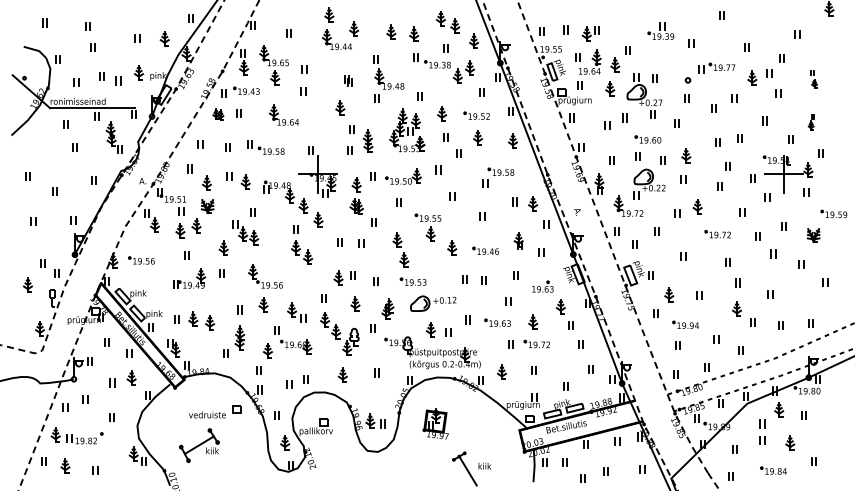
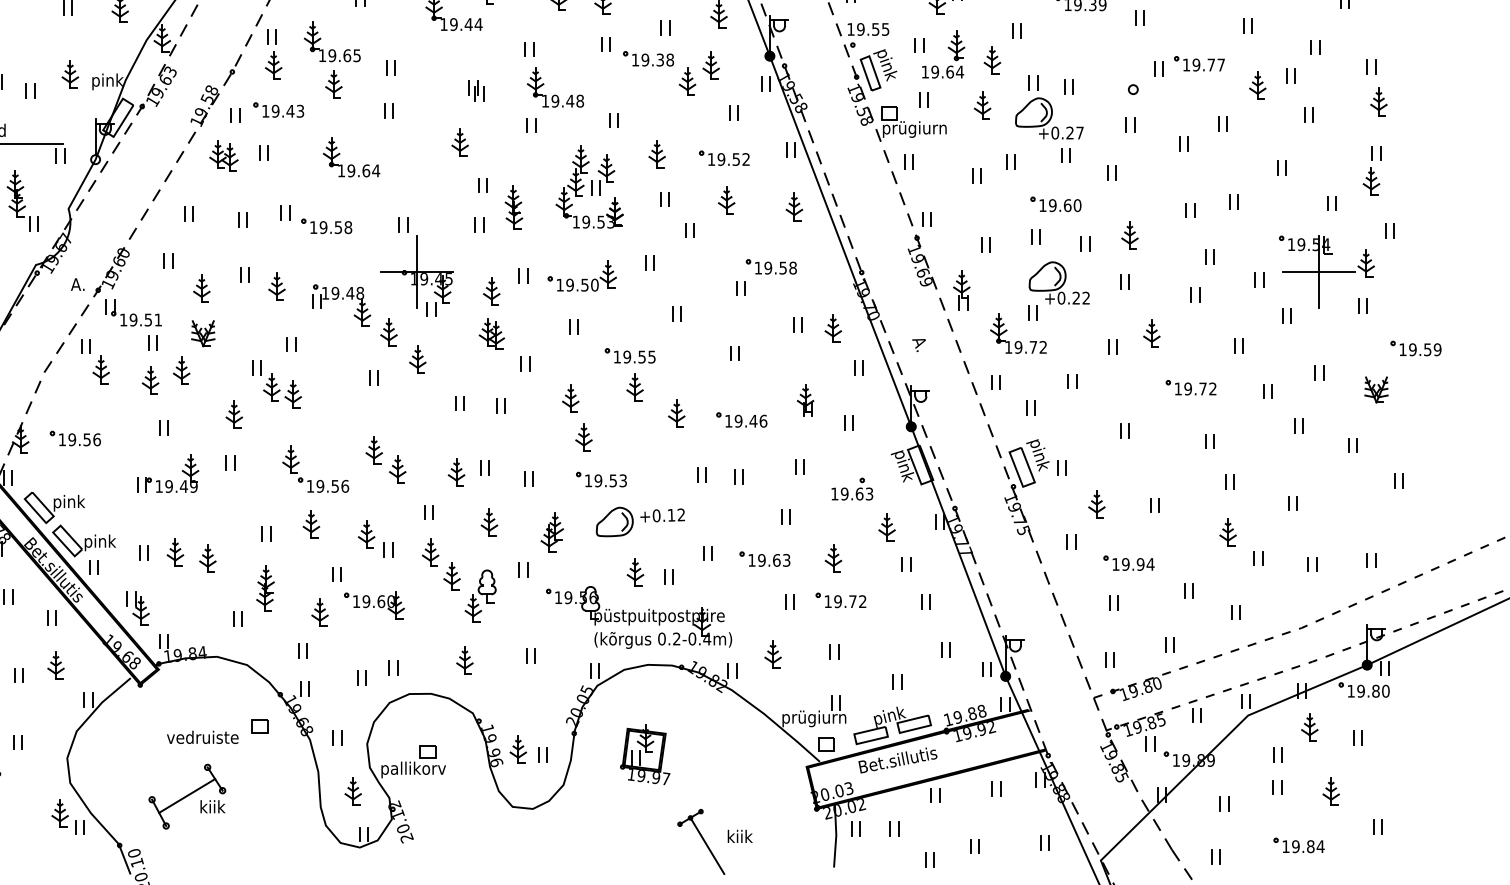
part: (813, 79) -> (1376, 87), size x1.67
part: (218, 114) -> (224, 155), size x1.43
part: (811, 122) -> (1372, 171), size x1.67
part: (302, 252) -> (386, 459), moved

